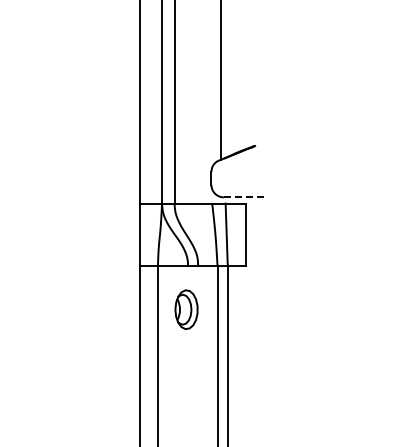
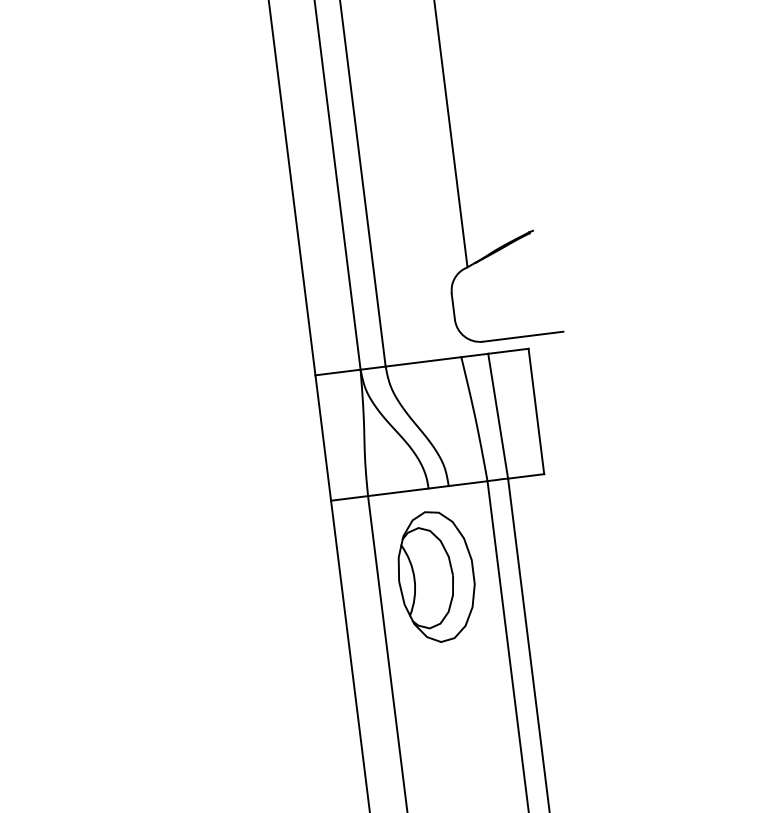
line: (243, 197) -> (522, 337), dashed -> solid
part: (186, 309) -> (436, 576), size x1.67

